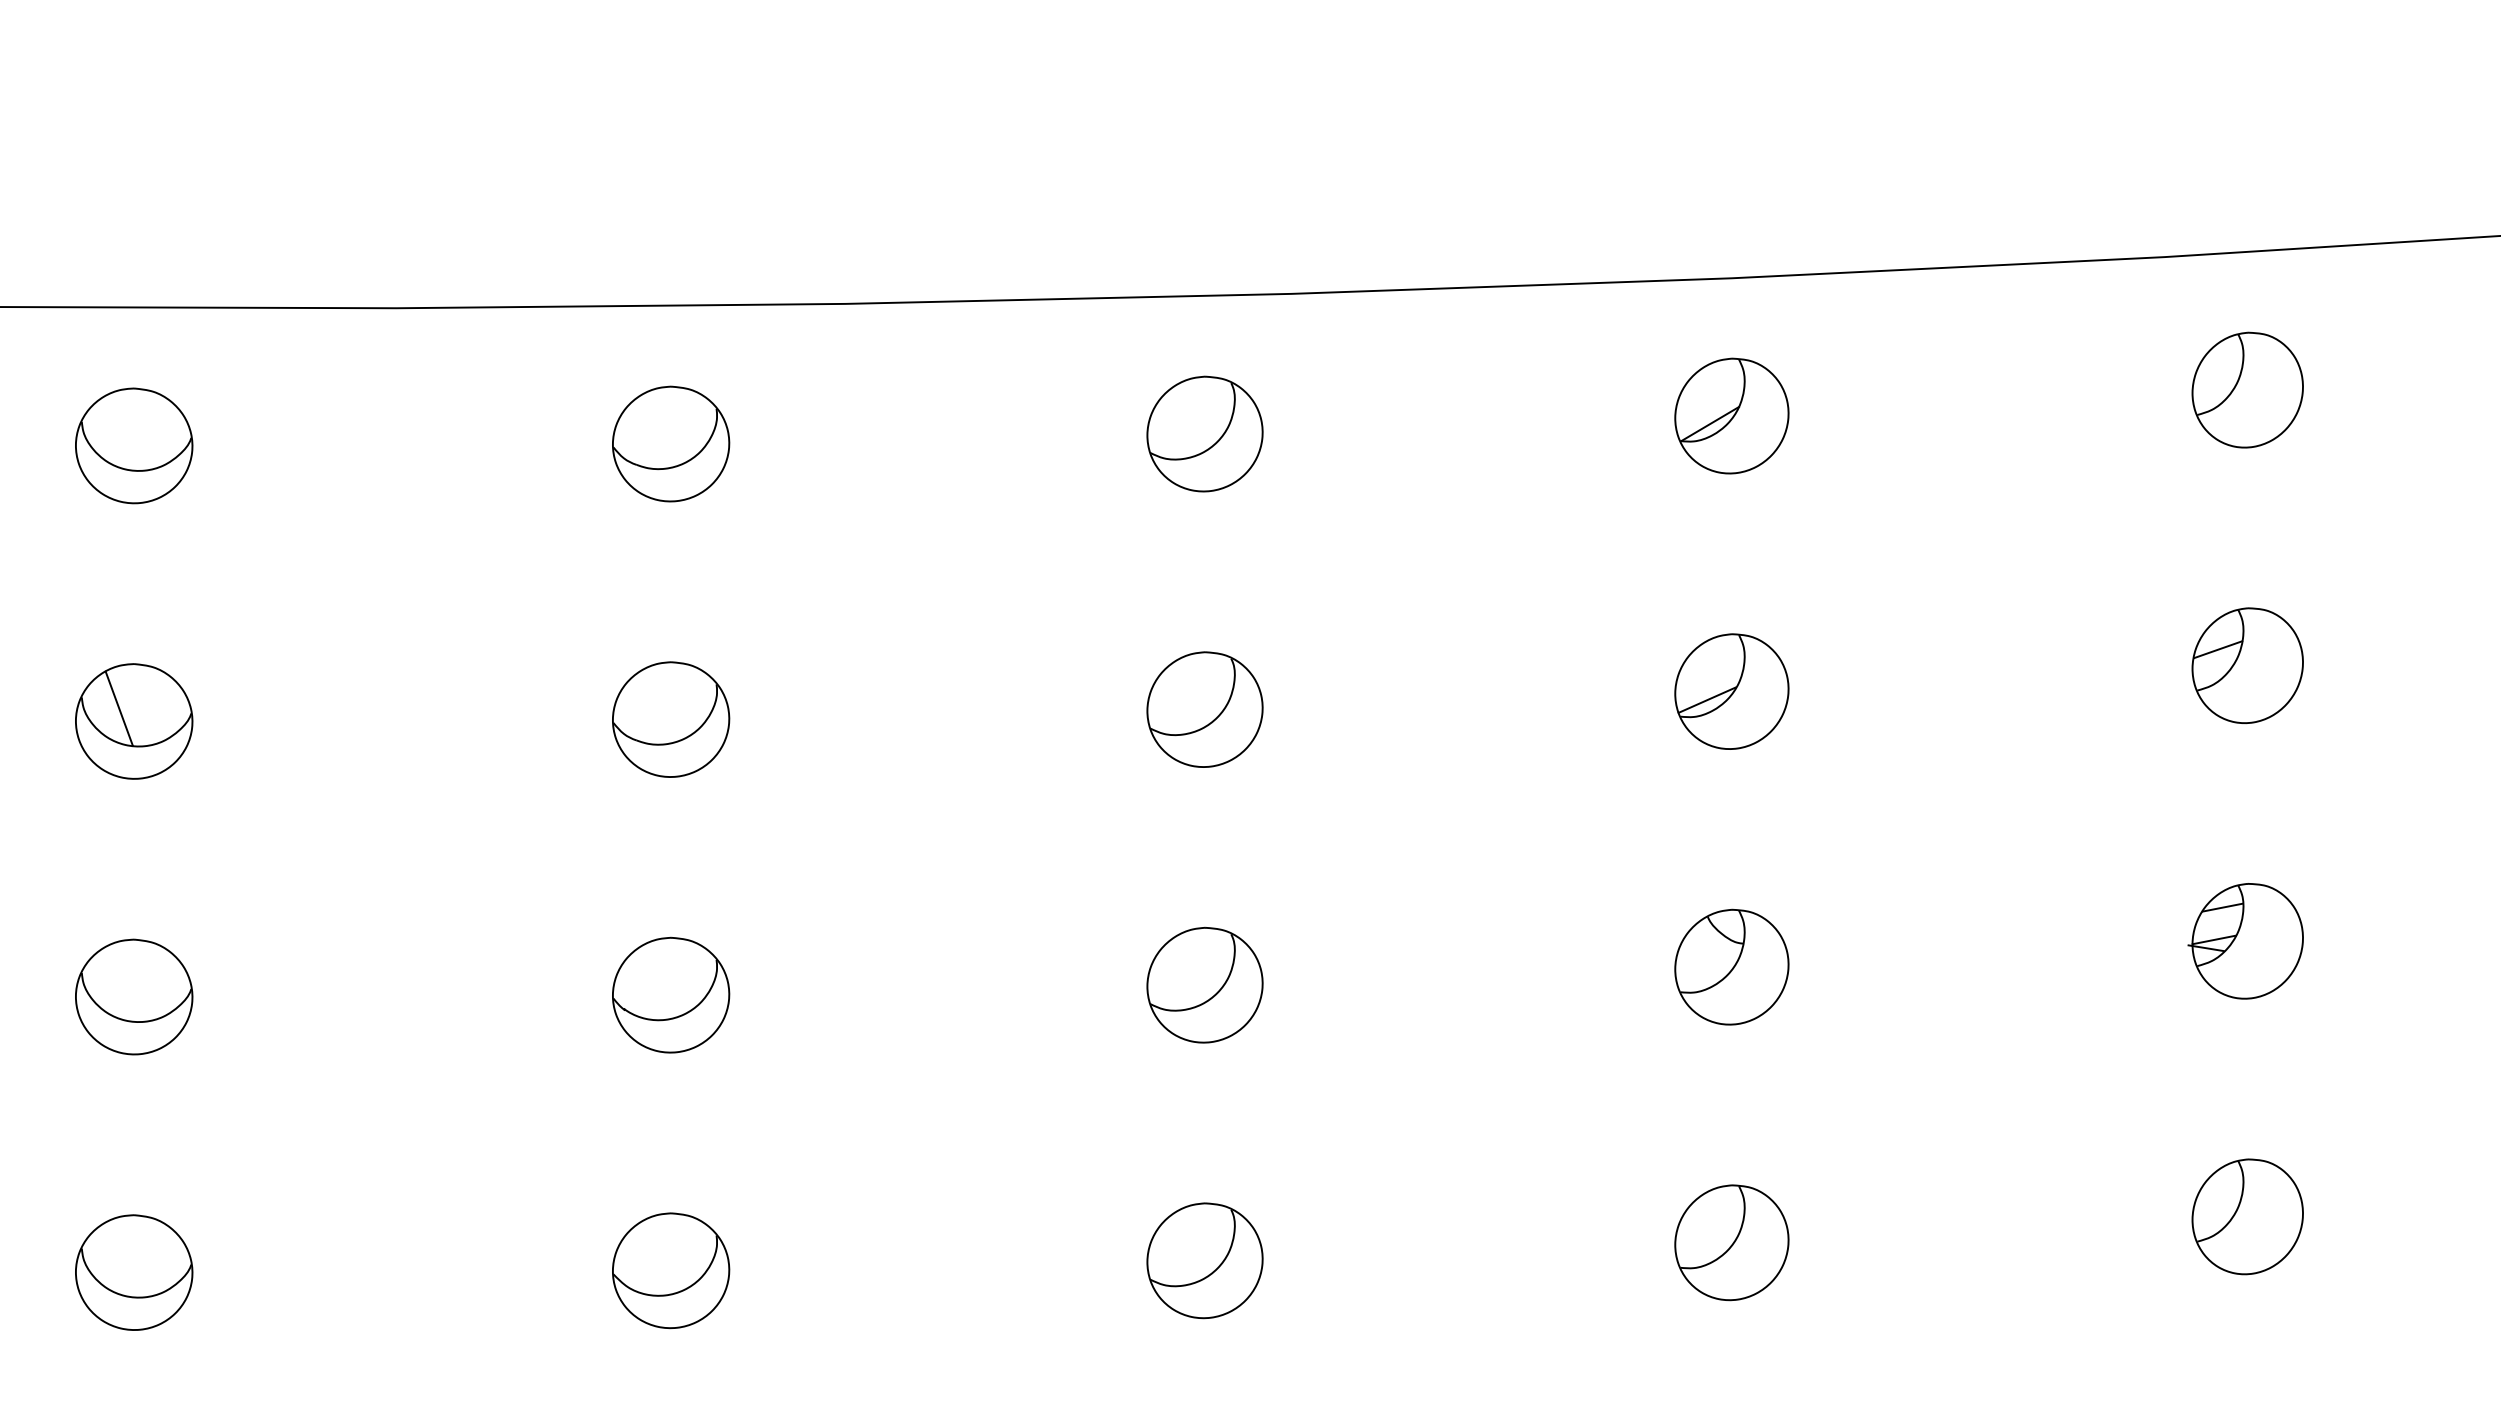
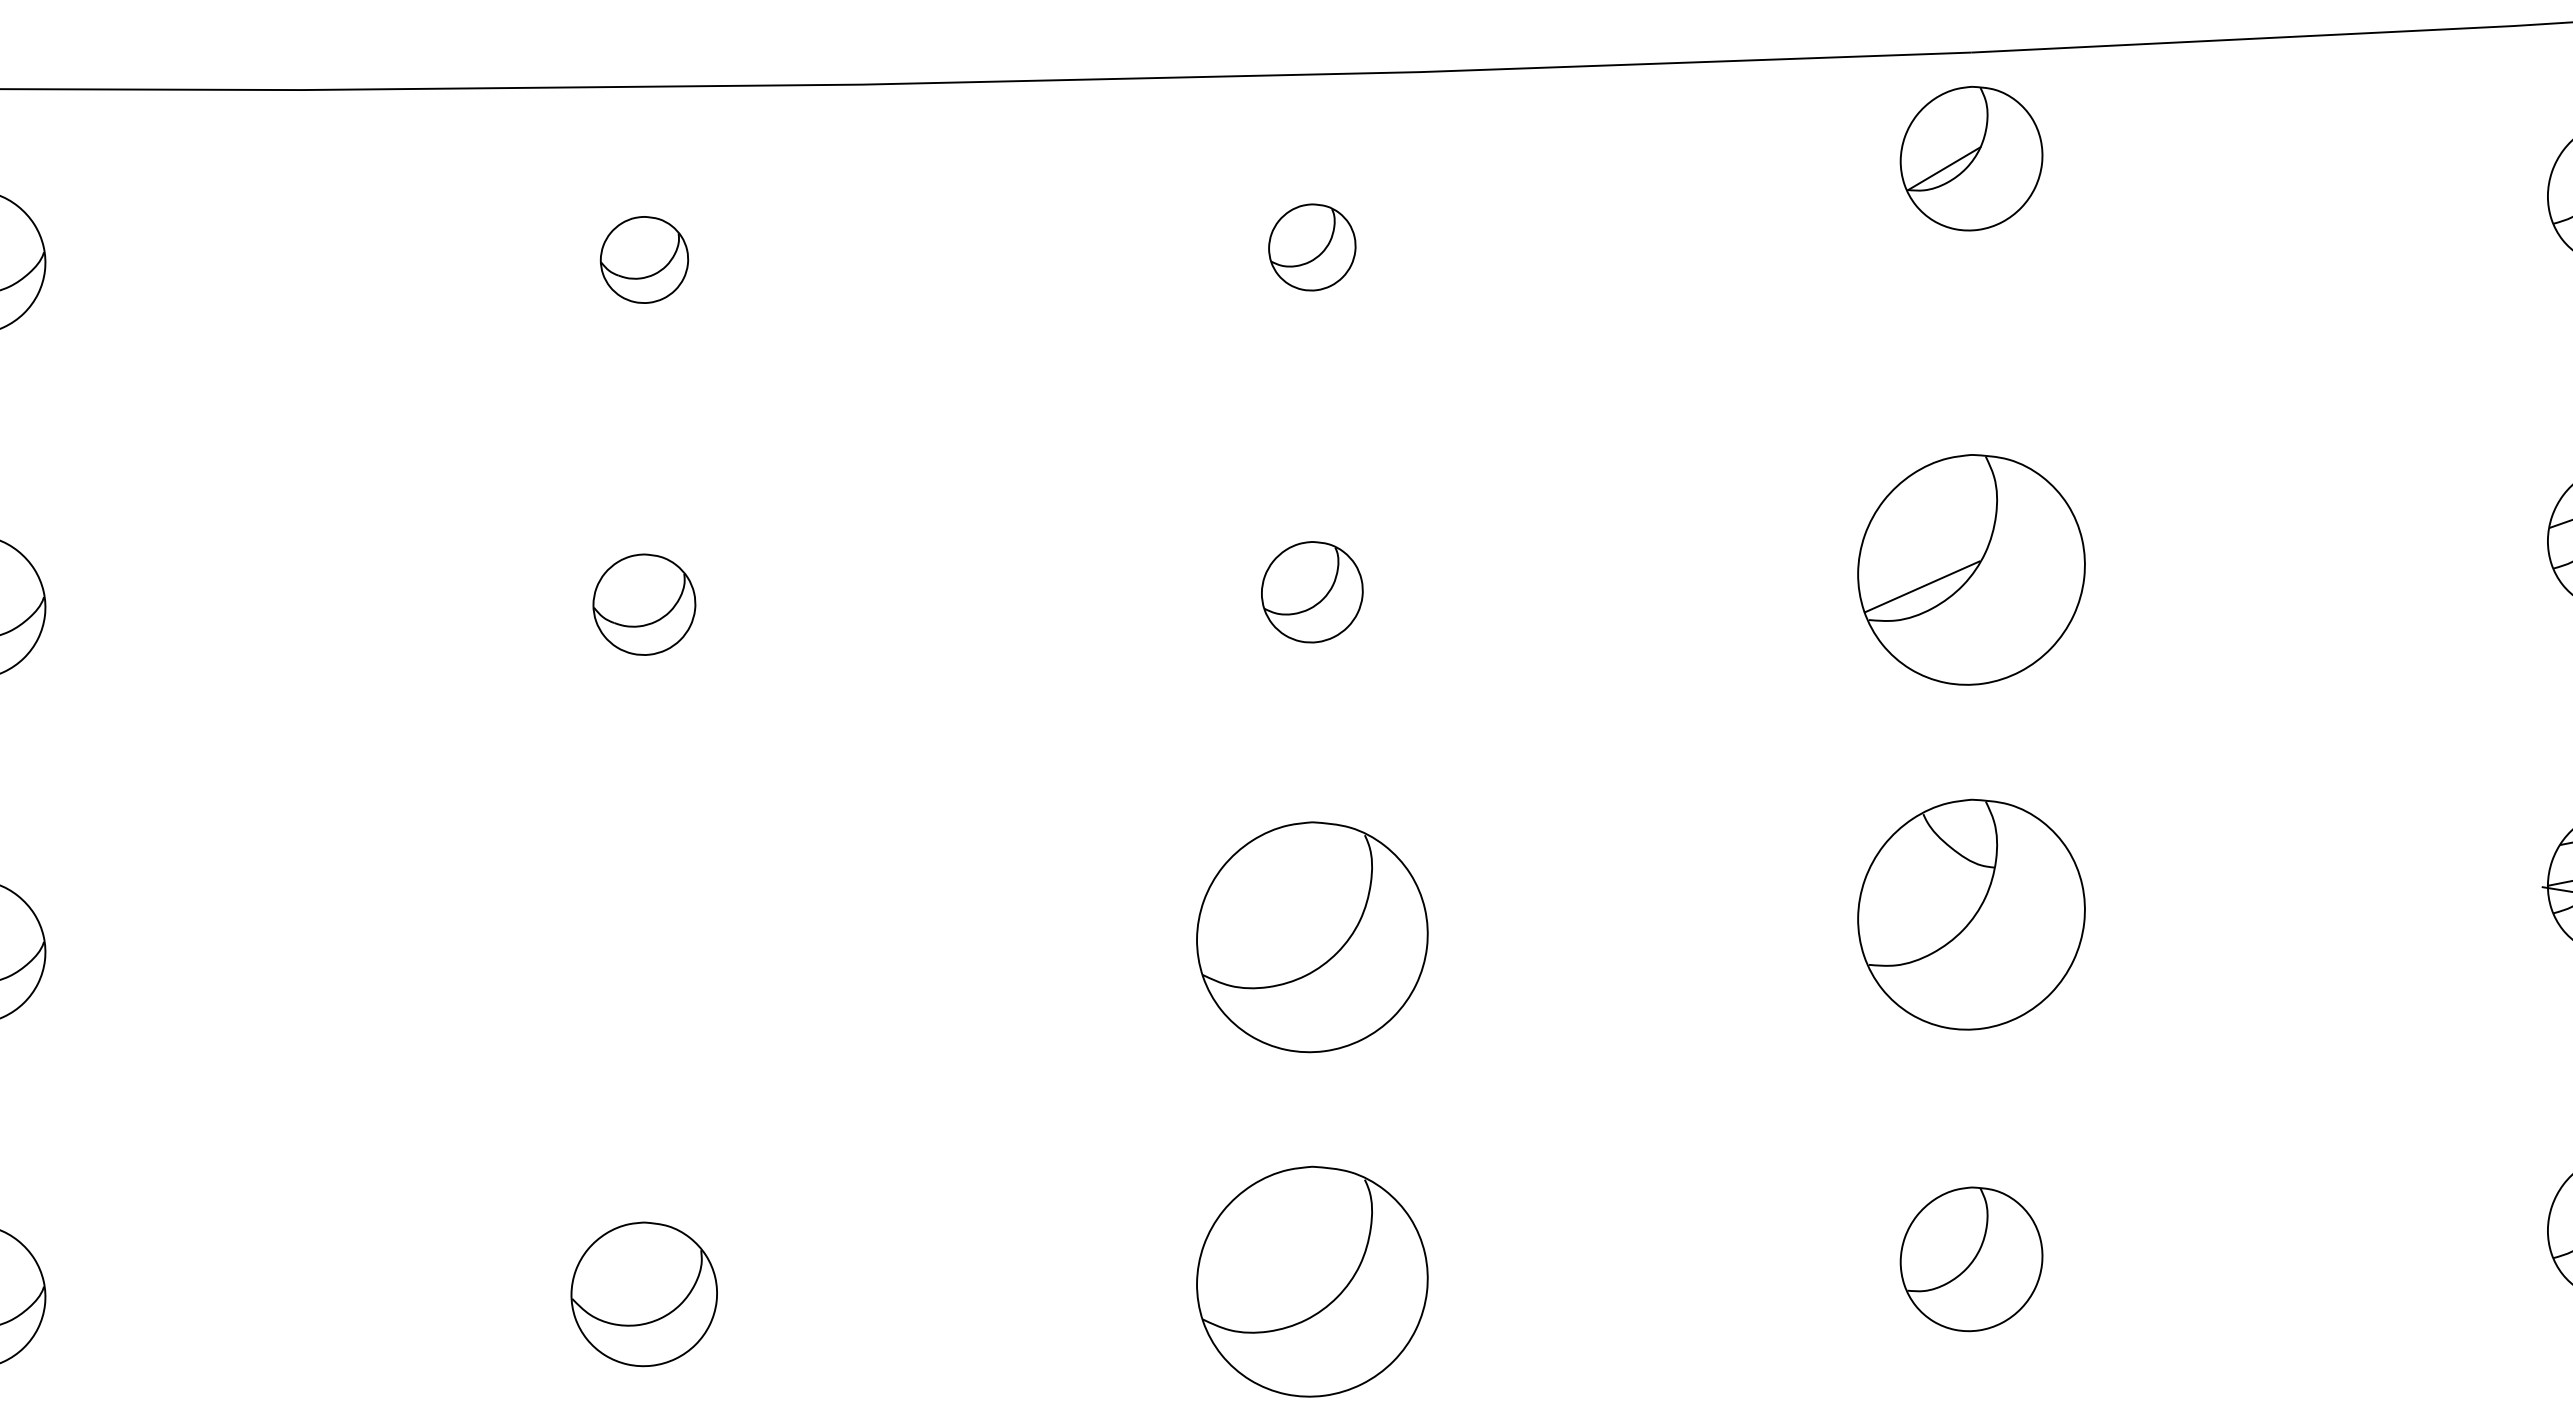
part: (1731, 415) -> (1971, 157), moved
part: (1204, 433) -> (1311, 246), size x0.6
part: (671, 443) -> (644, 259), size x0.6
part: (1731, 691) -> (1971, 569), size x1.6
part: (1204, 709) -> (1311, 592), size x0.7
part: (671, 719) -> (644, 604), size x0.7
part: (1731, 966) -> (1971, 913), size x1.6
part: (1204, 984) -> (1311, 936), size x1.6
part: (671, 994) -> (644, 948), removed
part: (1204, 1260) -> (1311, 1281), size x1.6

